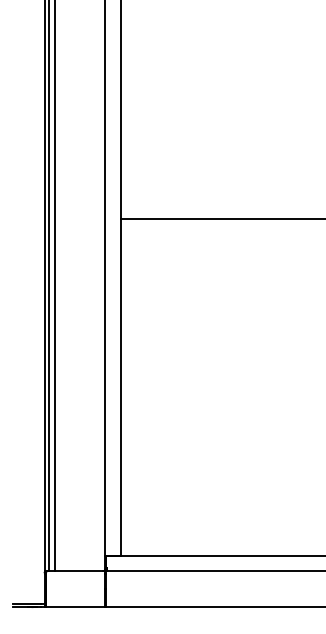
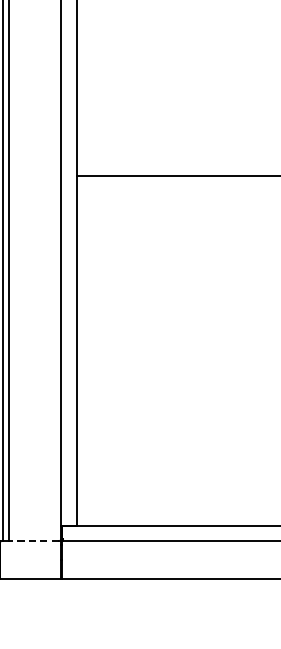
line: (78, 570) -> (33, 540), solid -> dashed

